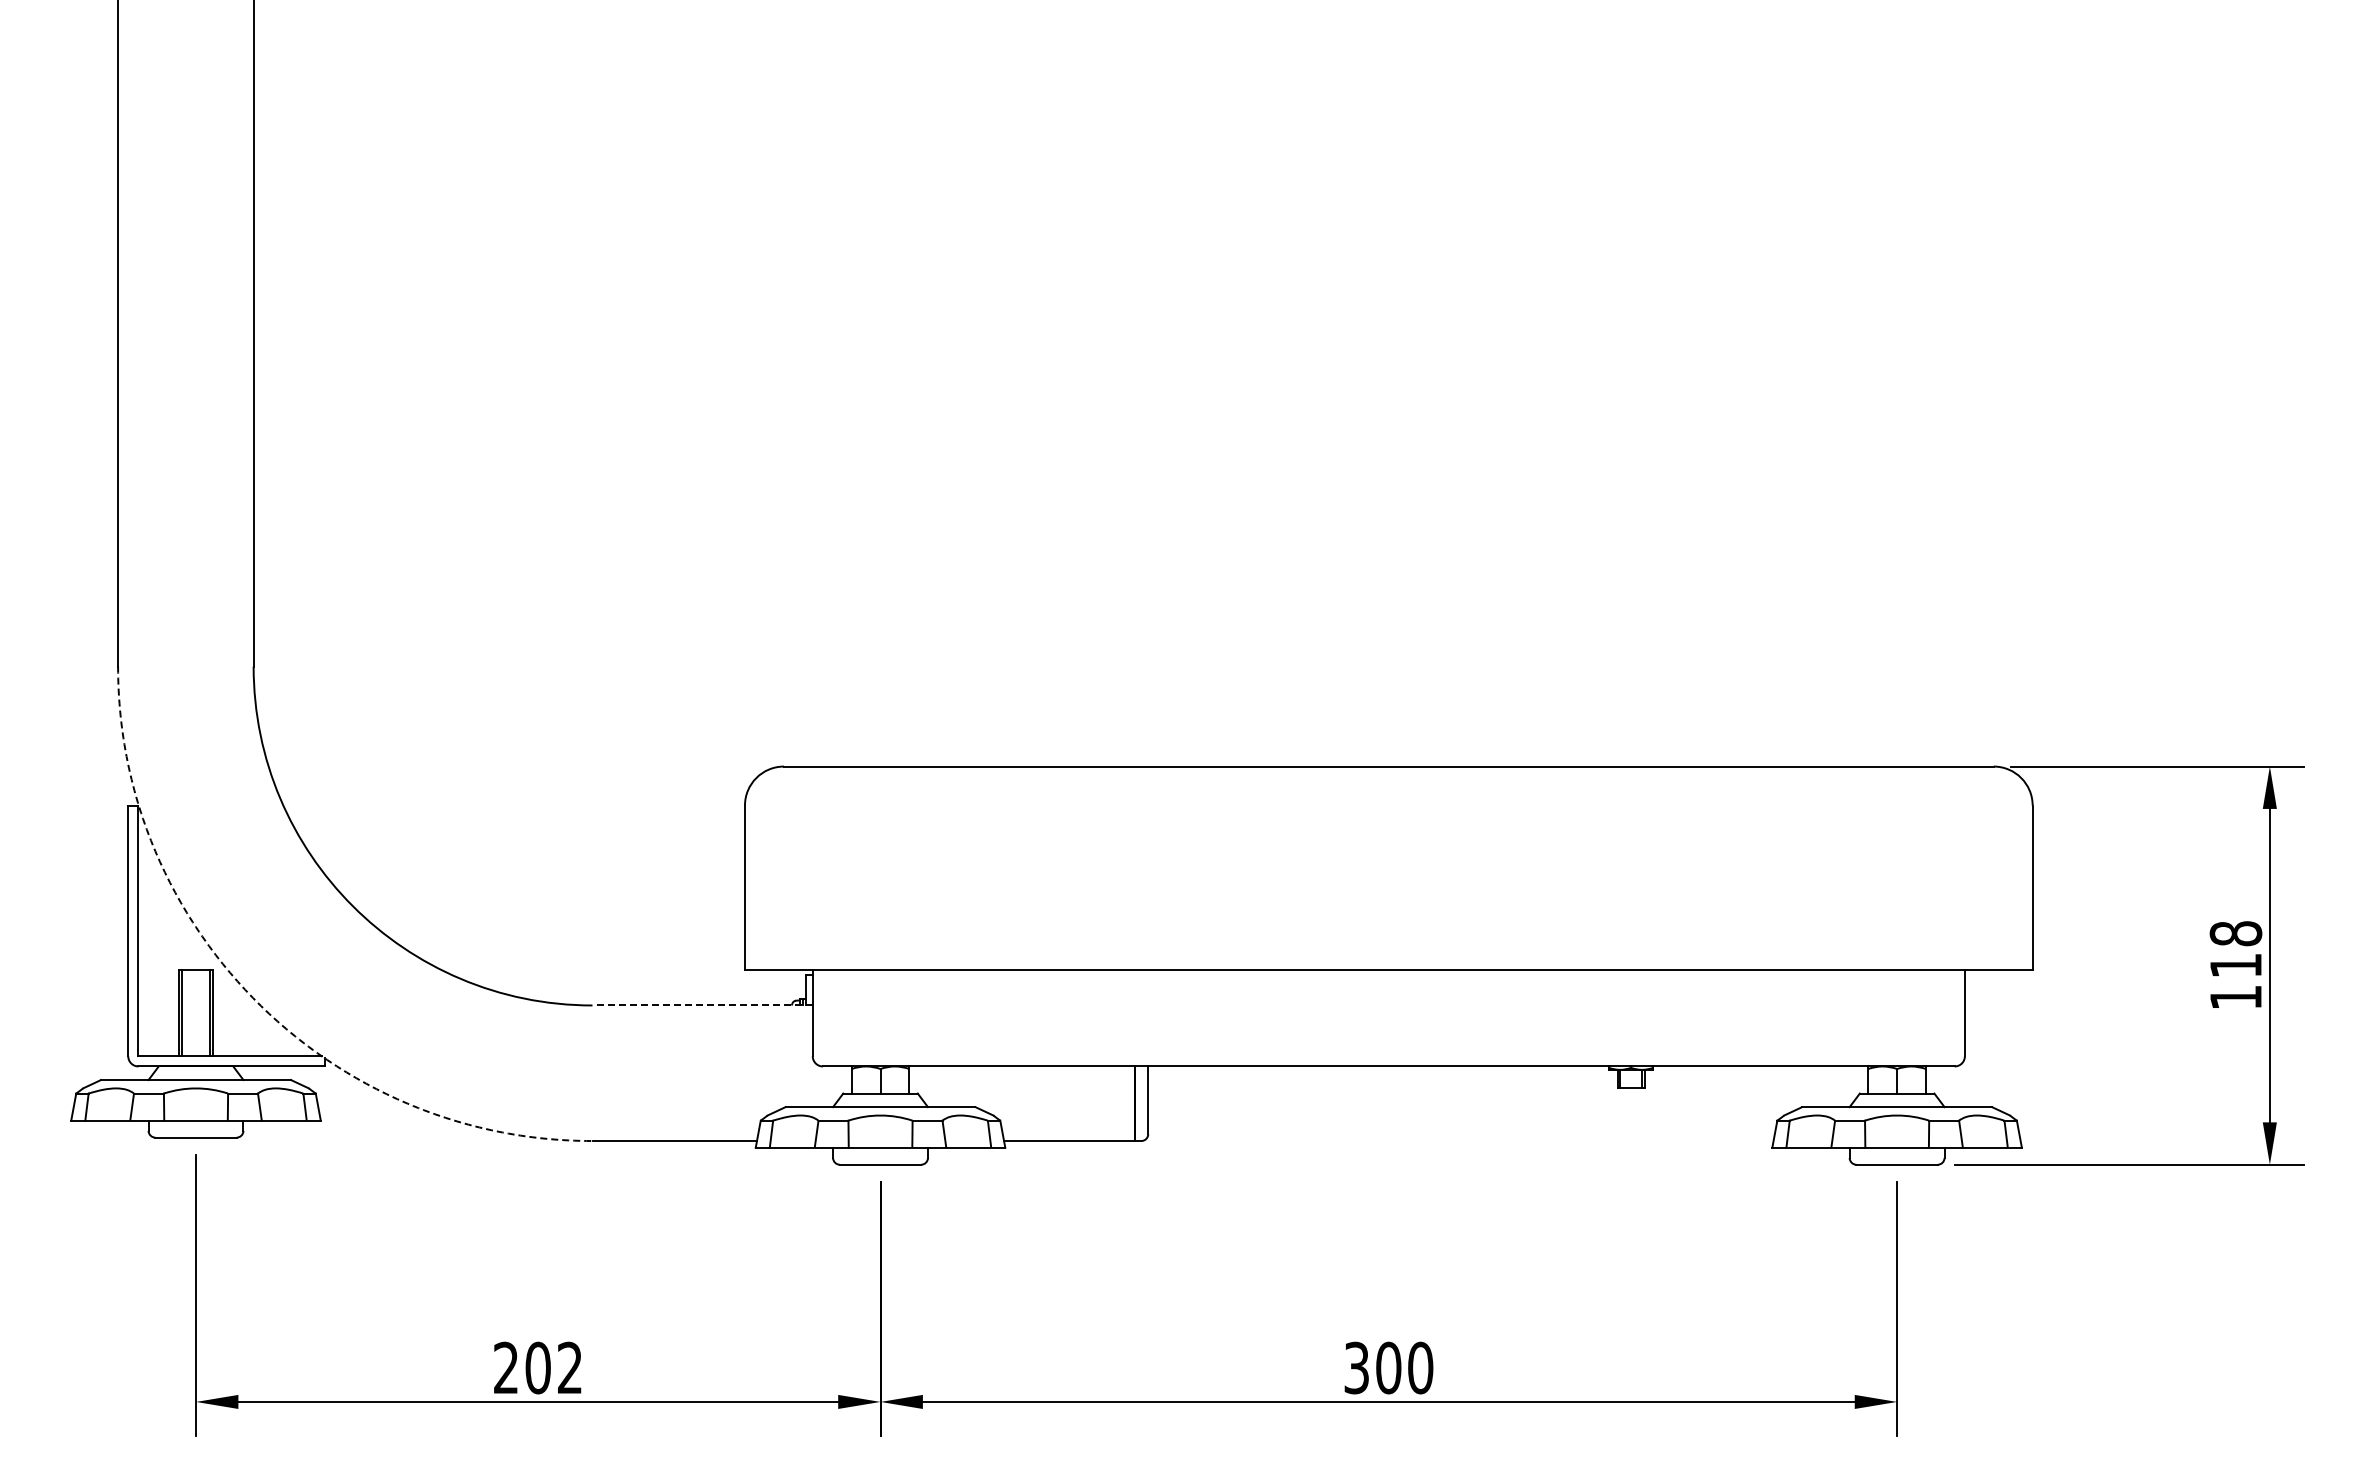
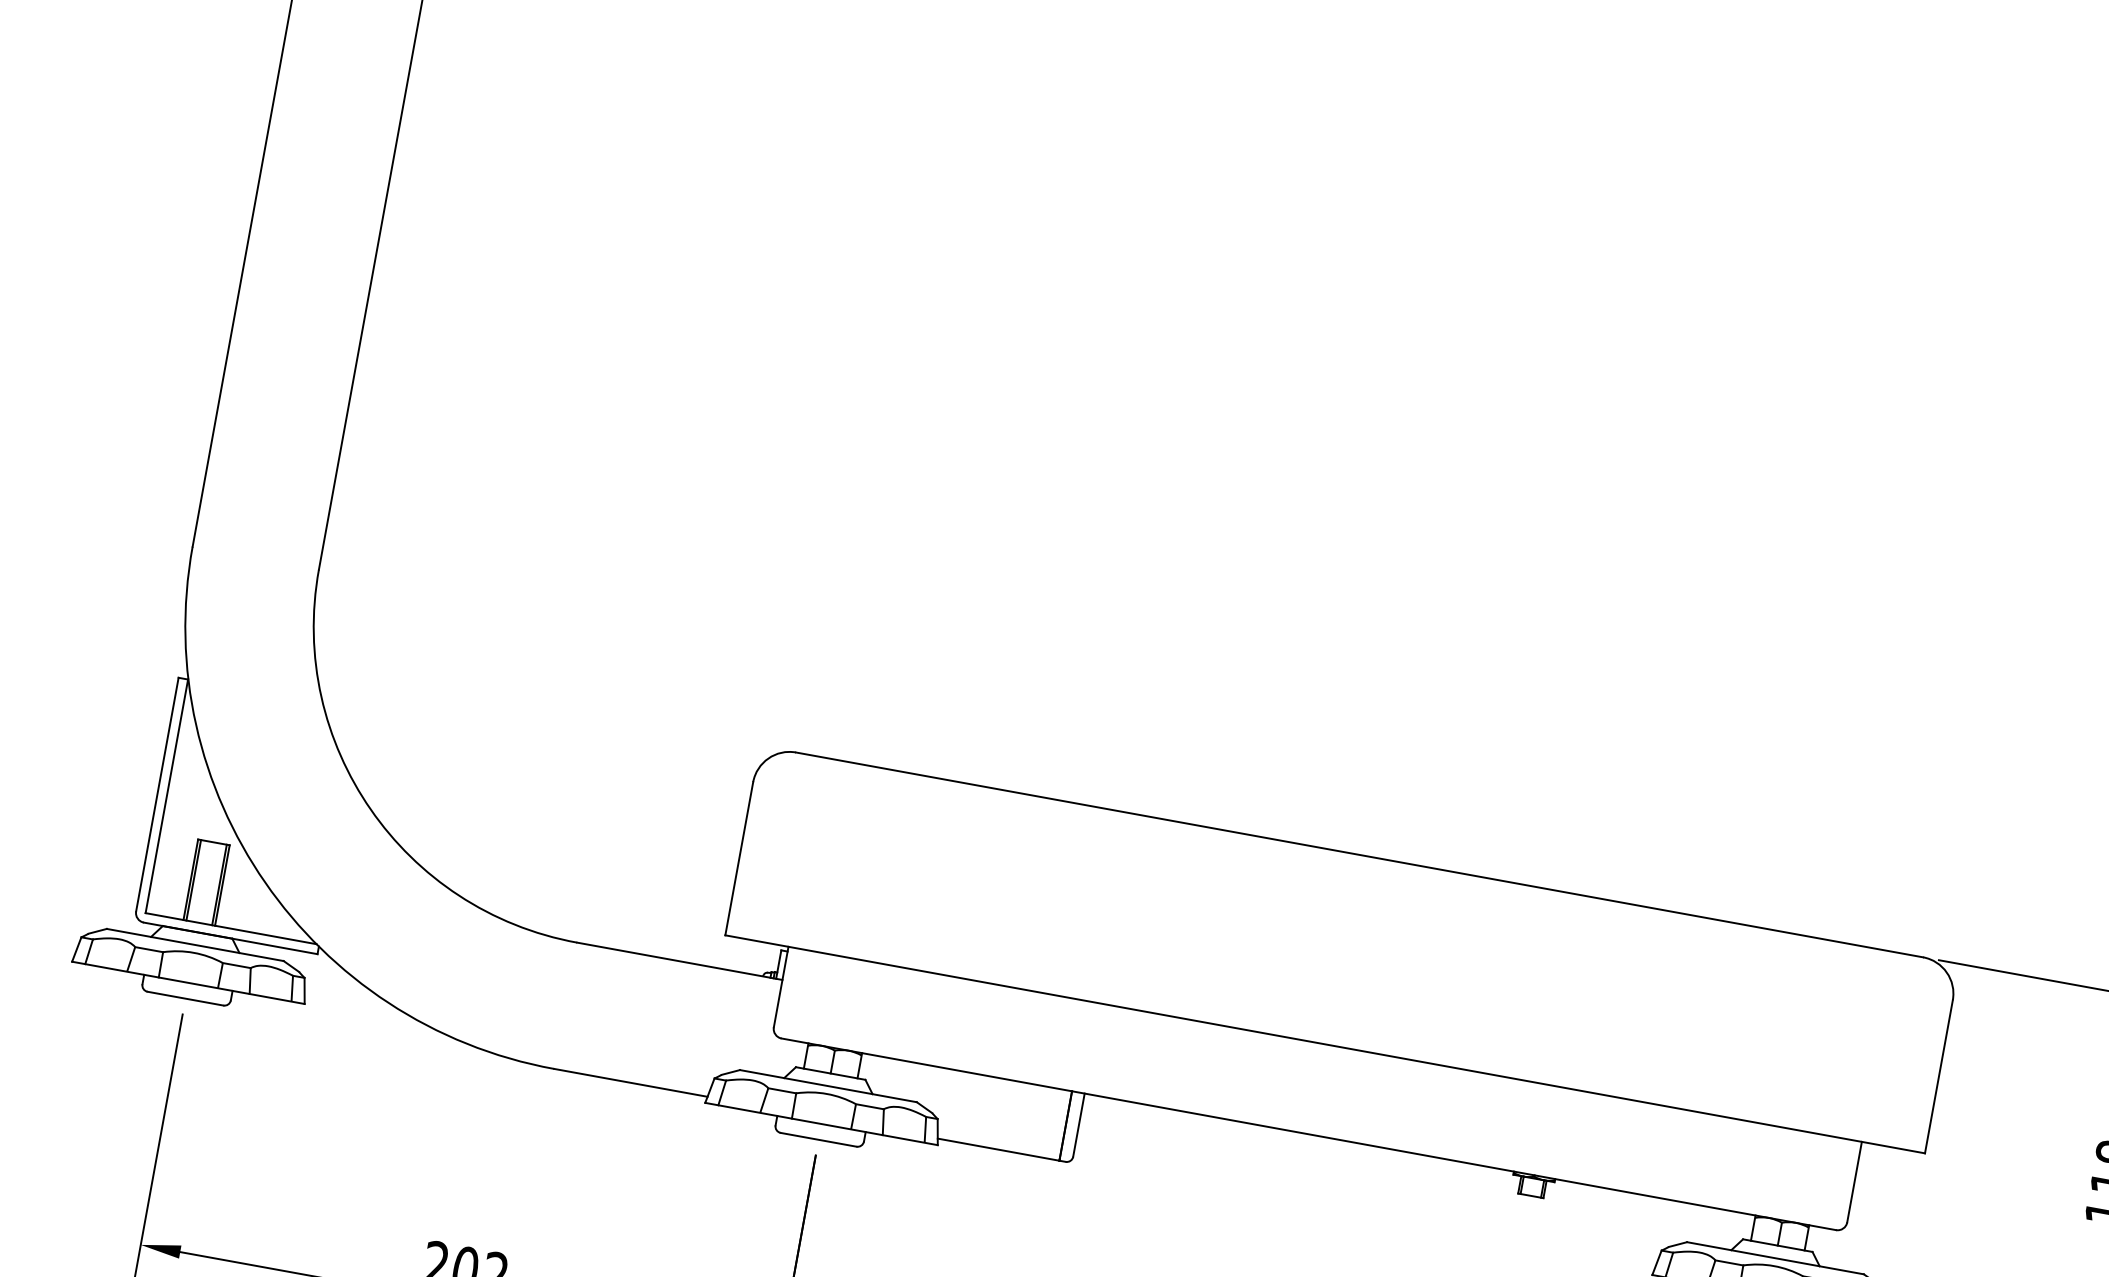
arc: (257, 1002) -> (265, 883), dashed -> solid
line: (702, 1005) -> (679, 961), dashed -> solid

